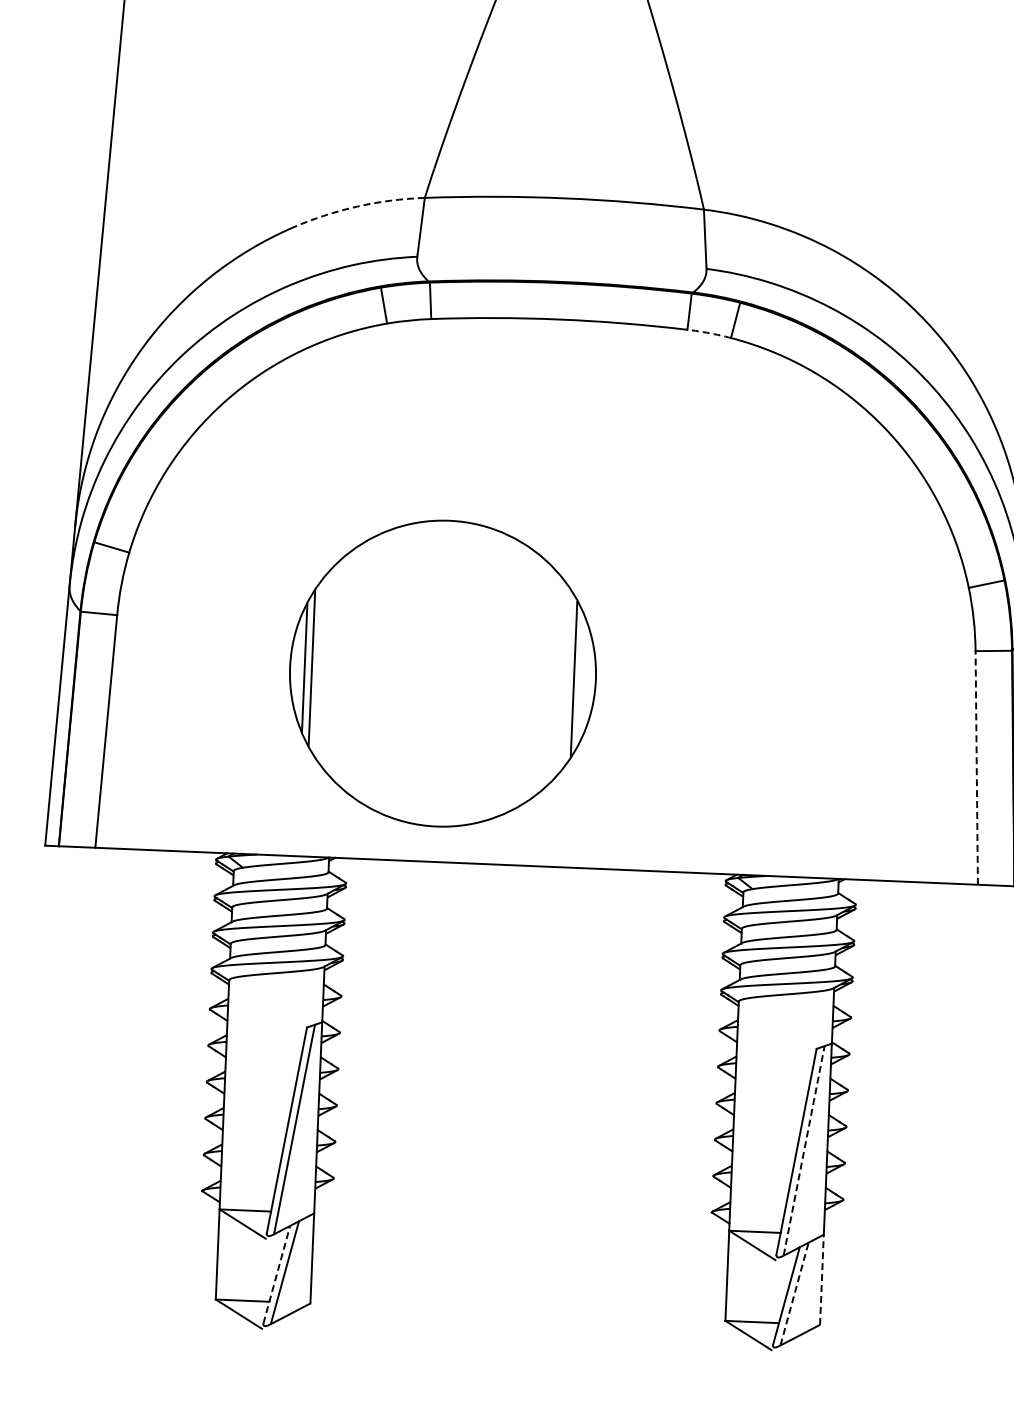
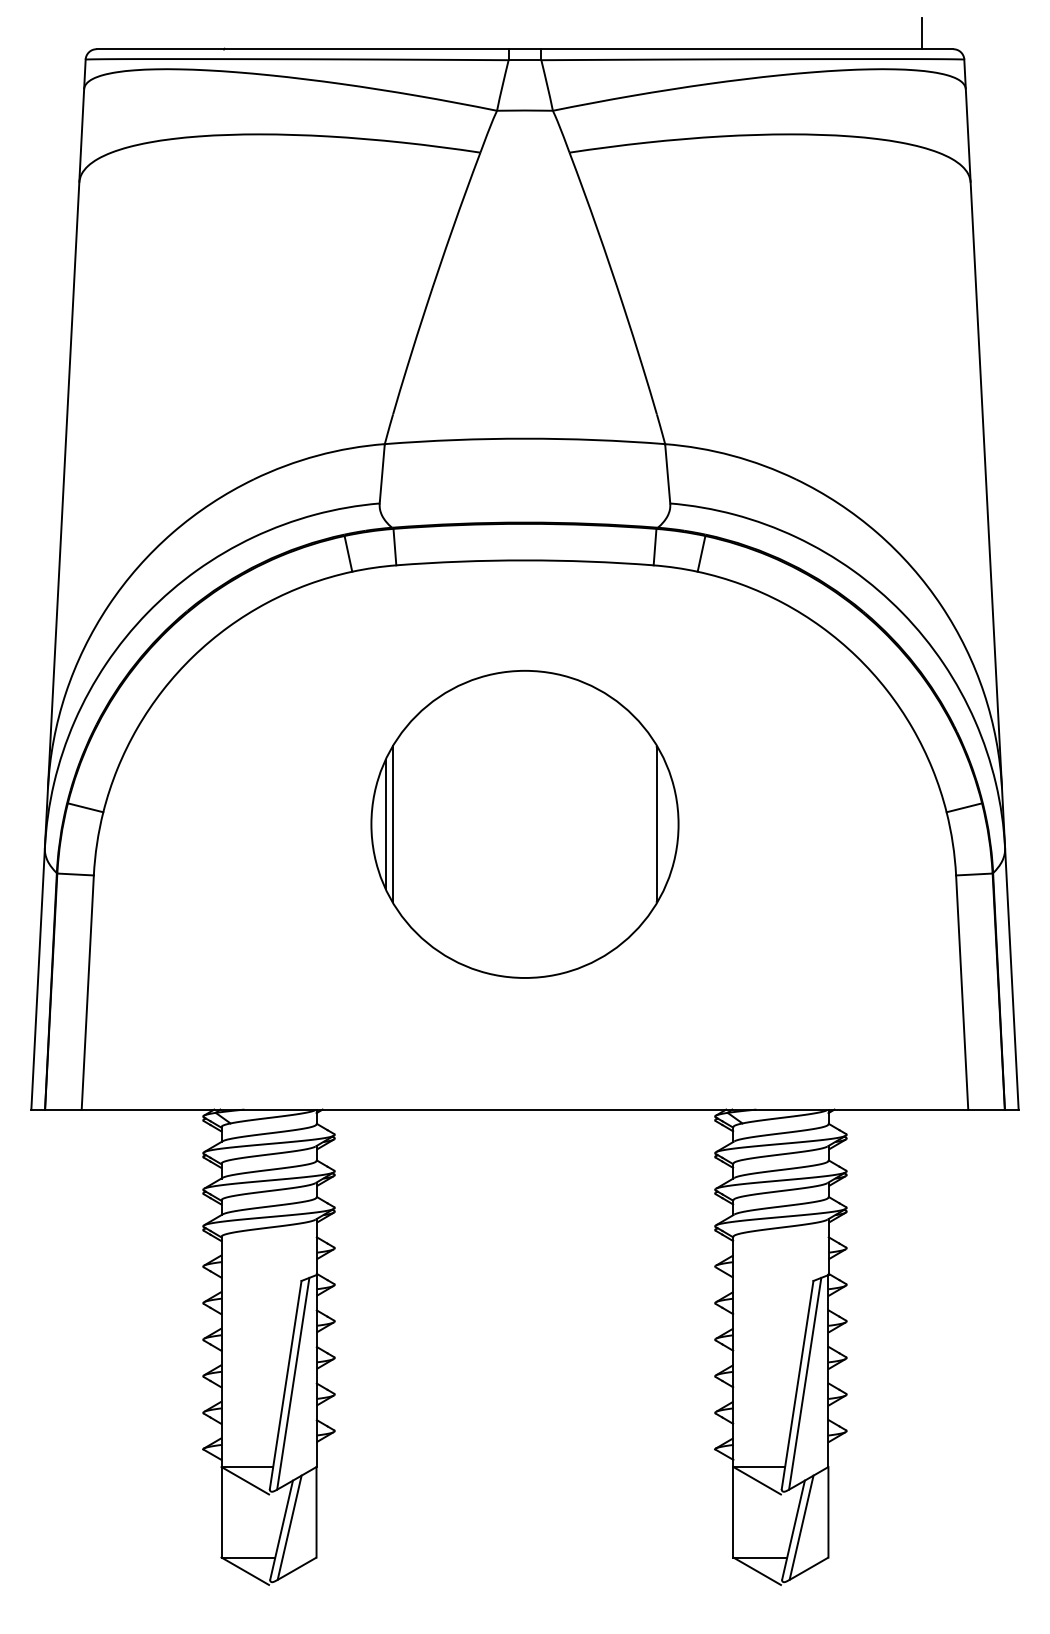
arc: (357, 206) -> (317, 455), dashed -> solid
arc: (709, 332) -> (675, 567), dashed -> solid
part: (442, 673) -> (524, 824), moved
line: (977, 767) -> (962, 992), dashed -> solid
line: (804, 1150) -> (805, 1383), dashed -> solid
line: (276, 1275) -> (281, 1530), dashed -> solid
line: (822, 1279) -> (828, 1511), dashed -> solid
line: (794, 1293) -> (801, 1527), dashed -> solid

